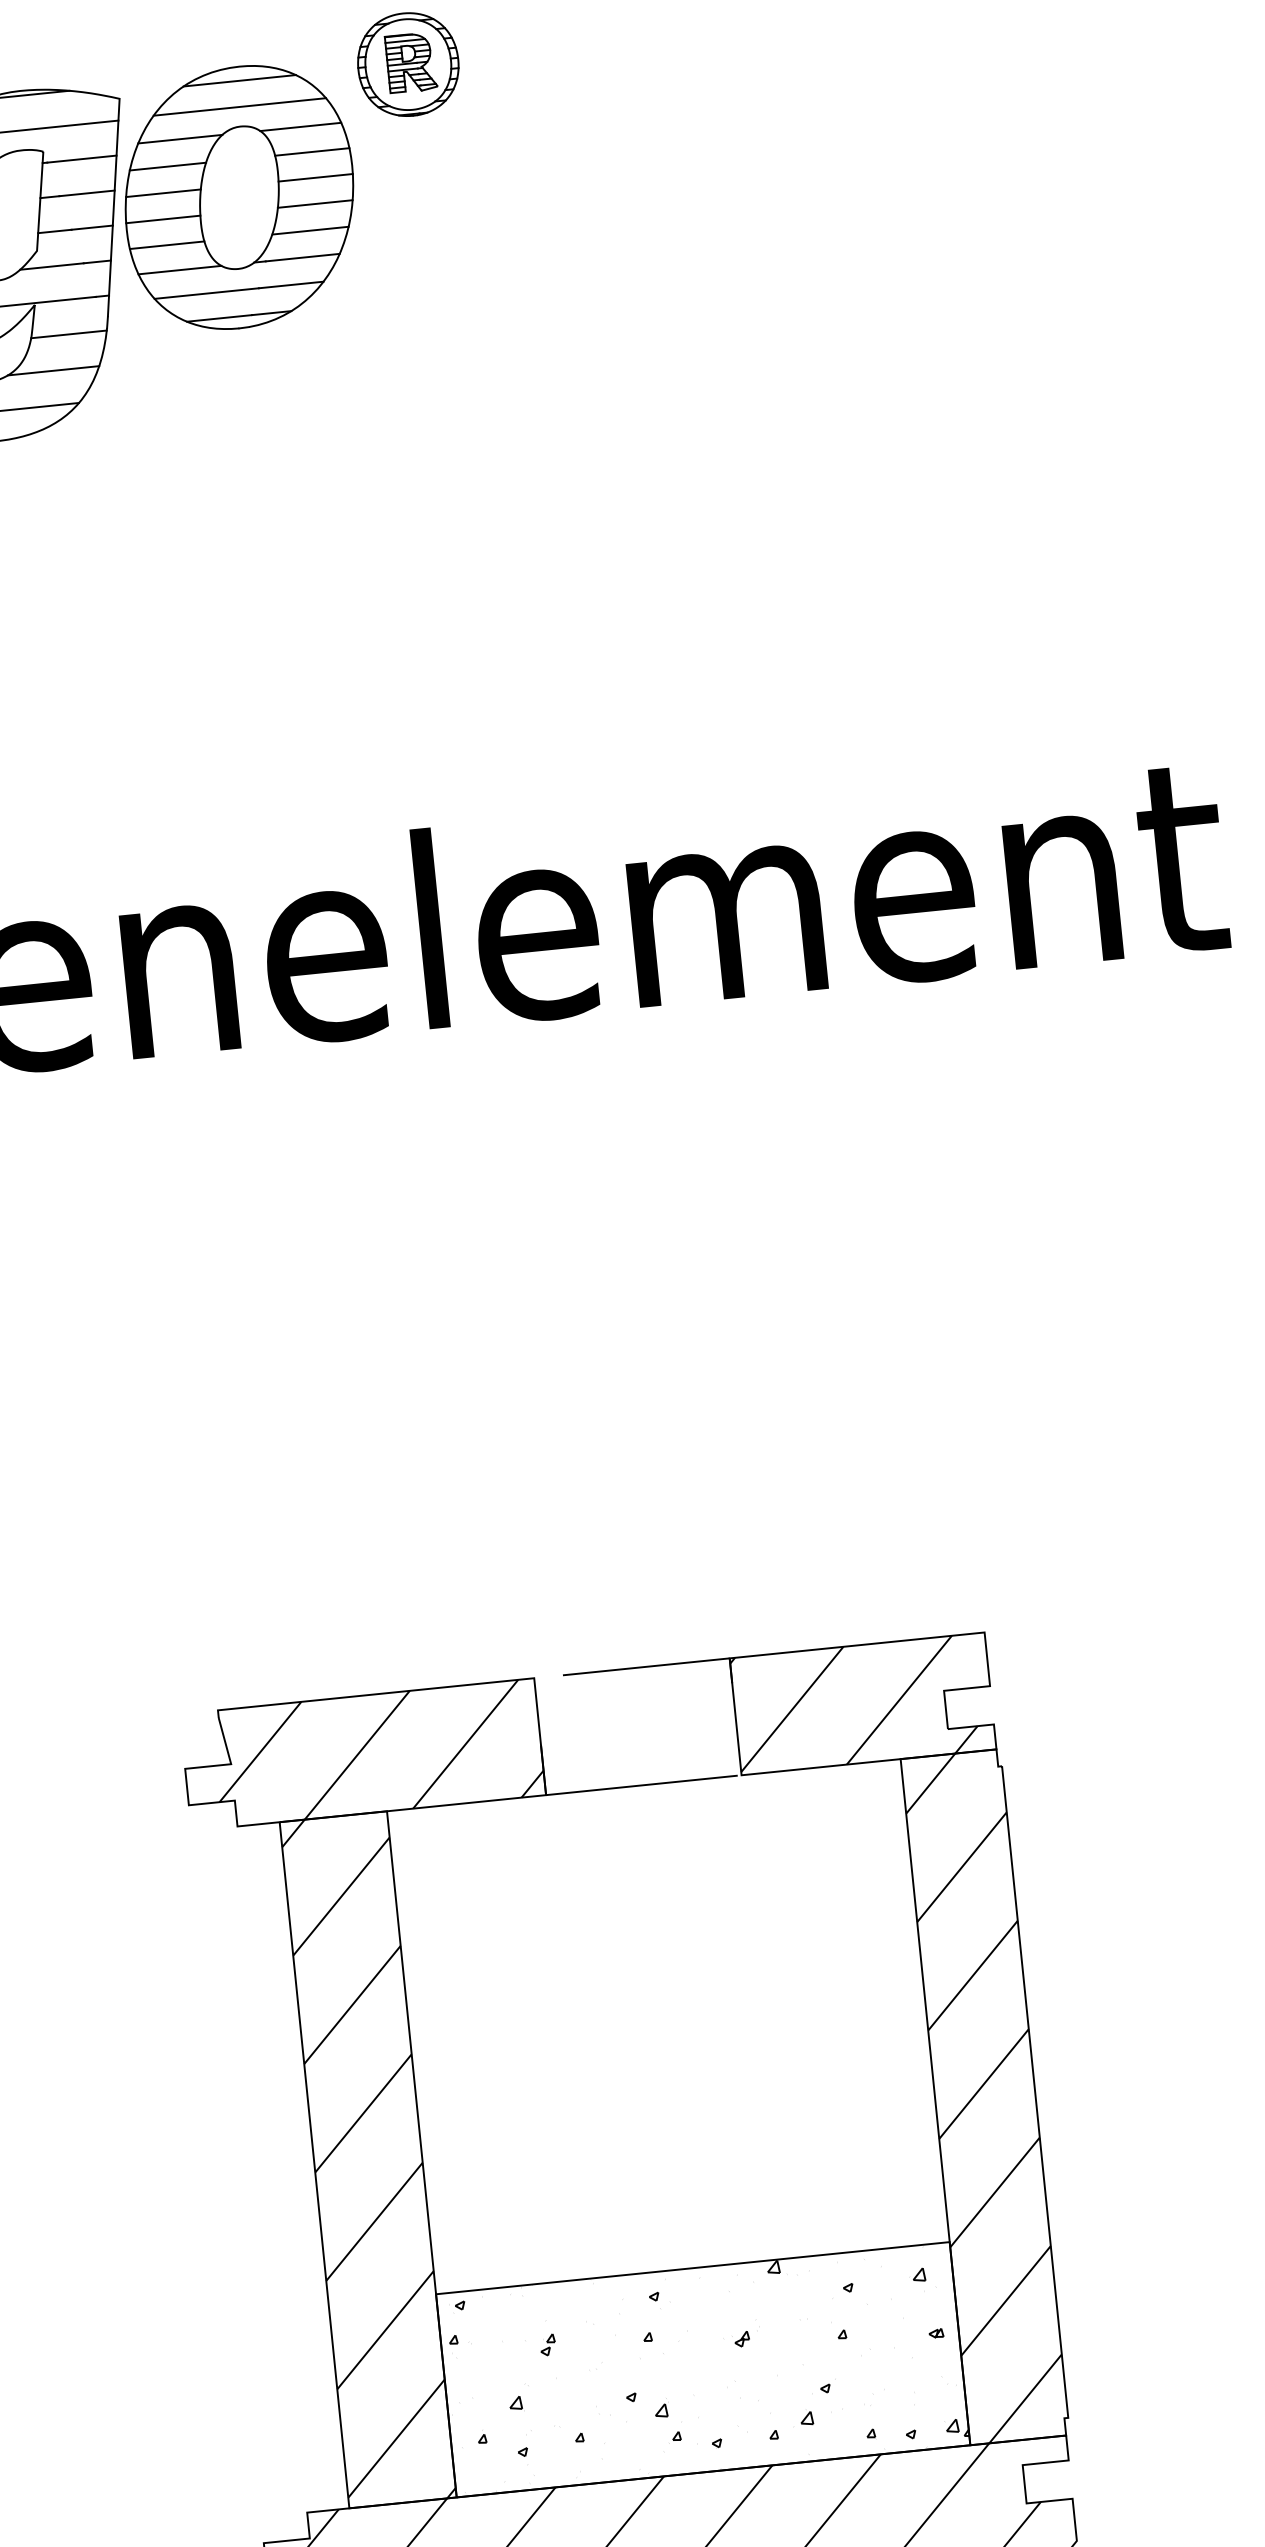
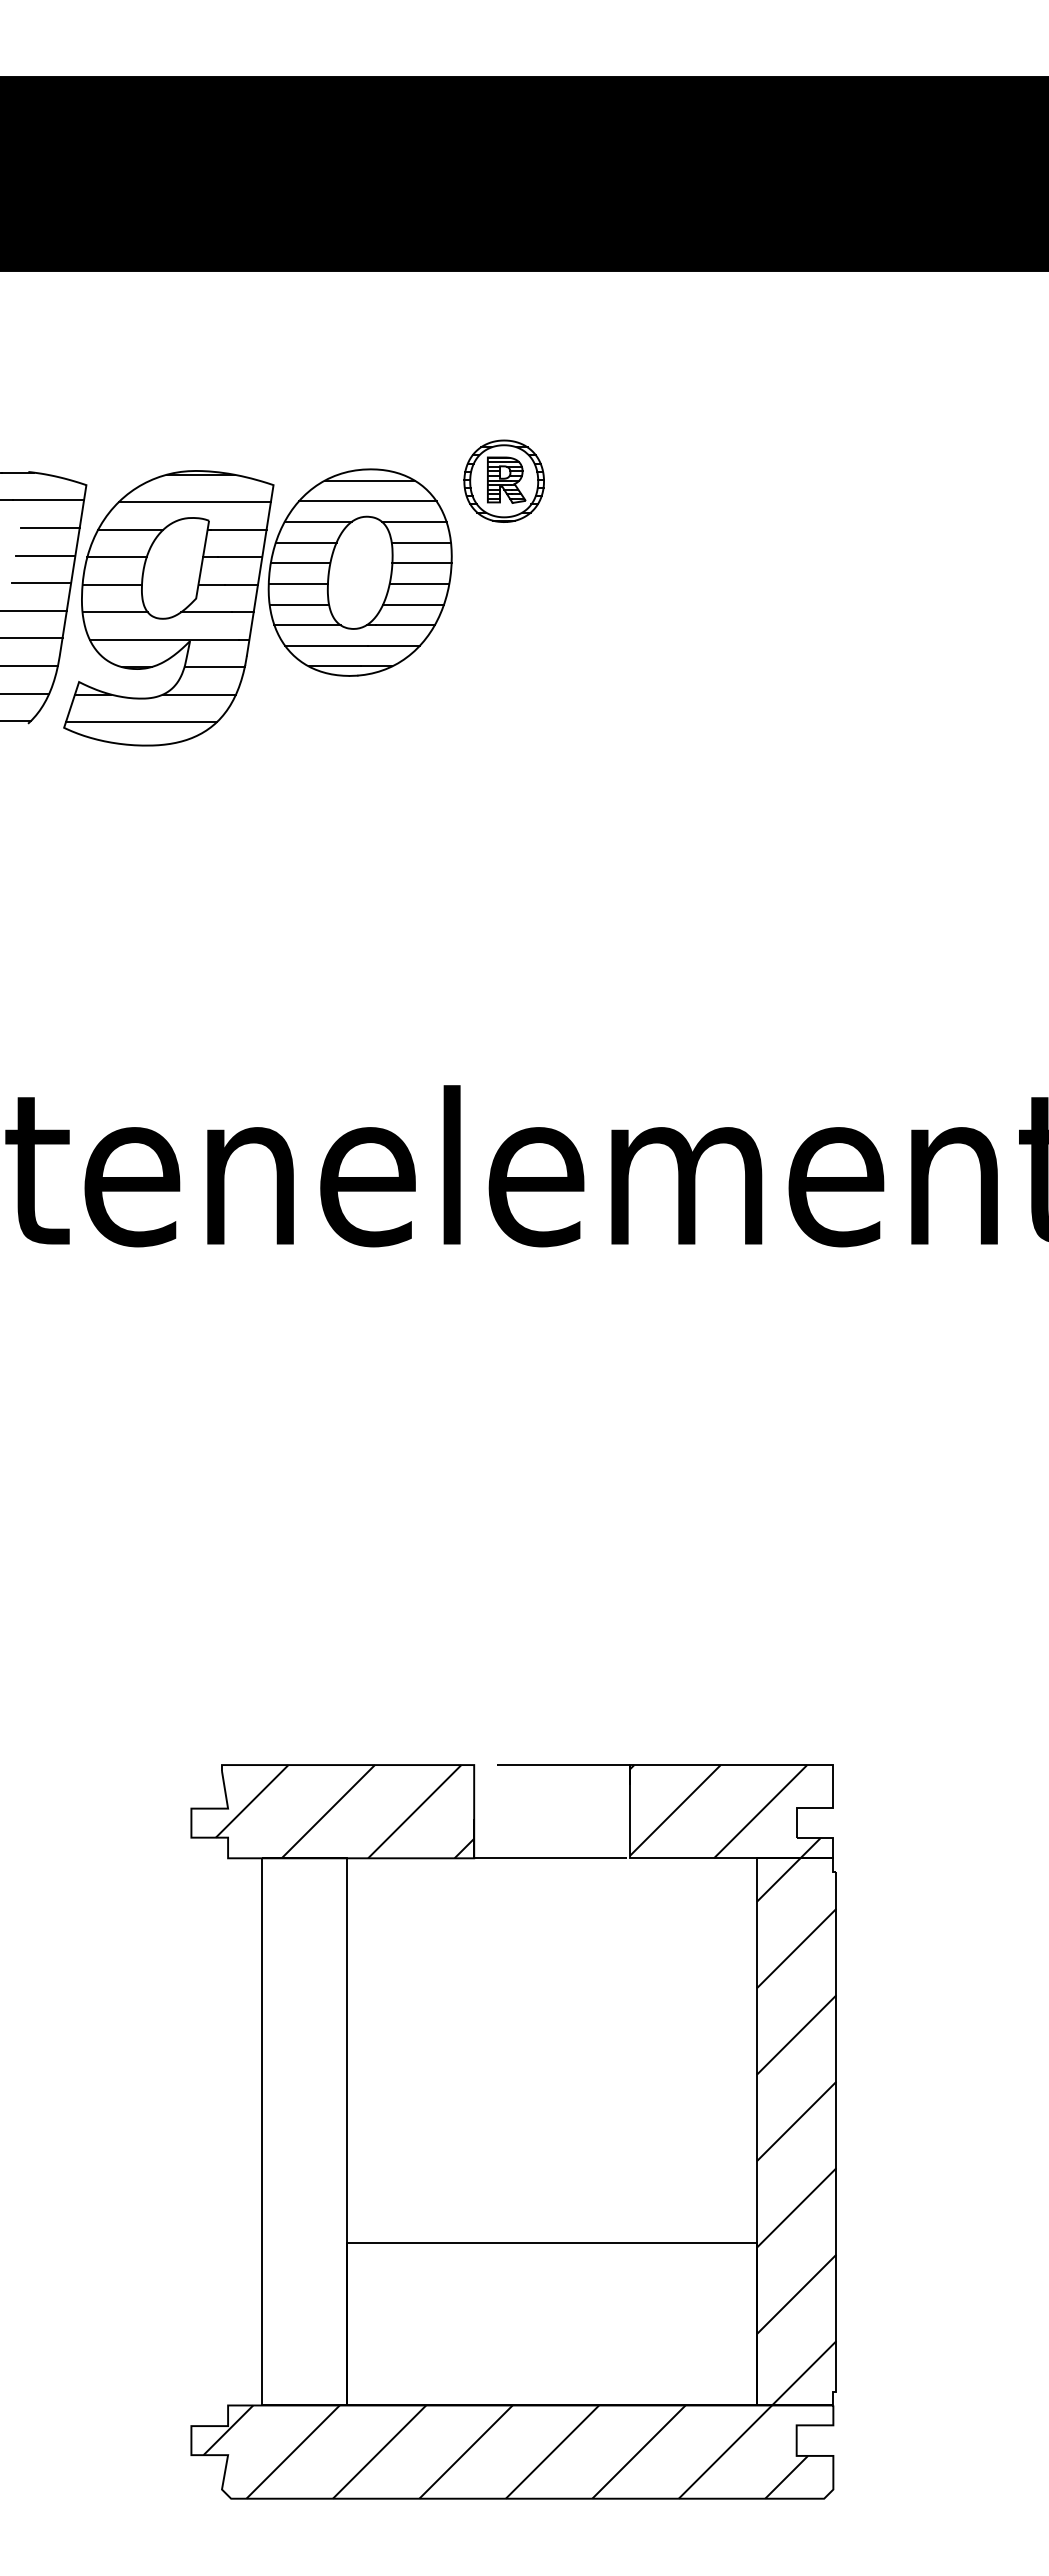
hatch: (368, 2159) -> (304, 2131), removed
hatch: (702, 2368) -> (551, 2323), removed

